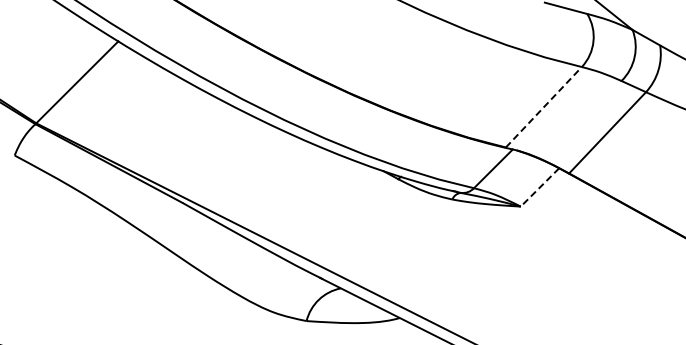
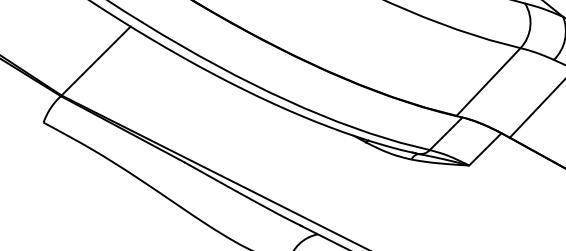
line: (544, 106) -> (489, 81), dashed -> solid
line: (539, 187) -> (484, 149), dashed -> solid

